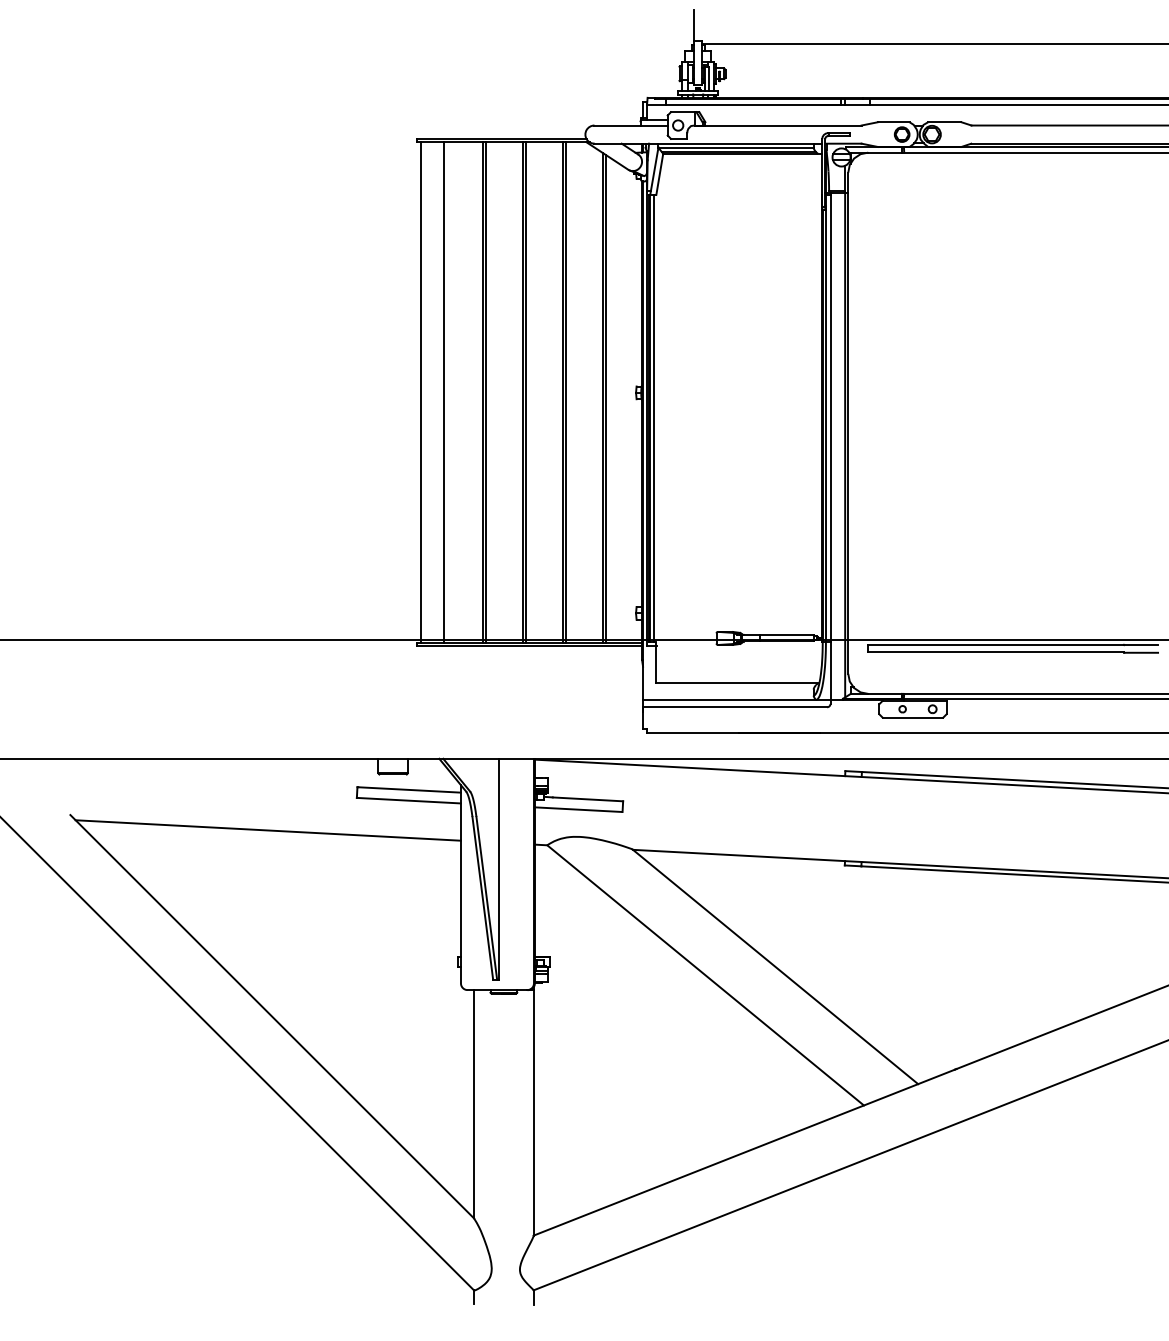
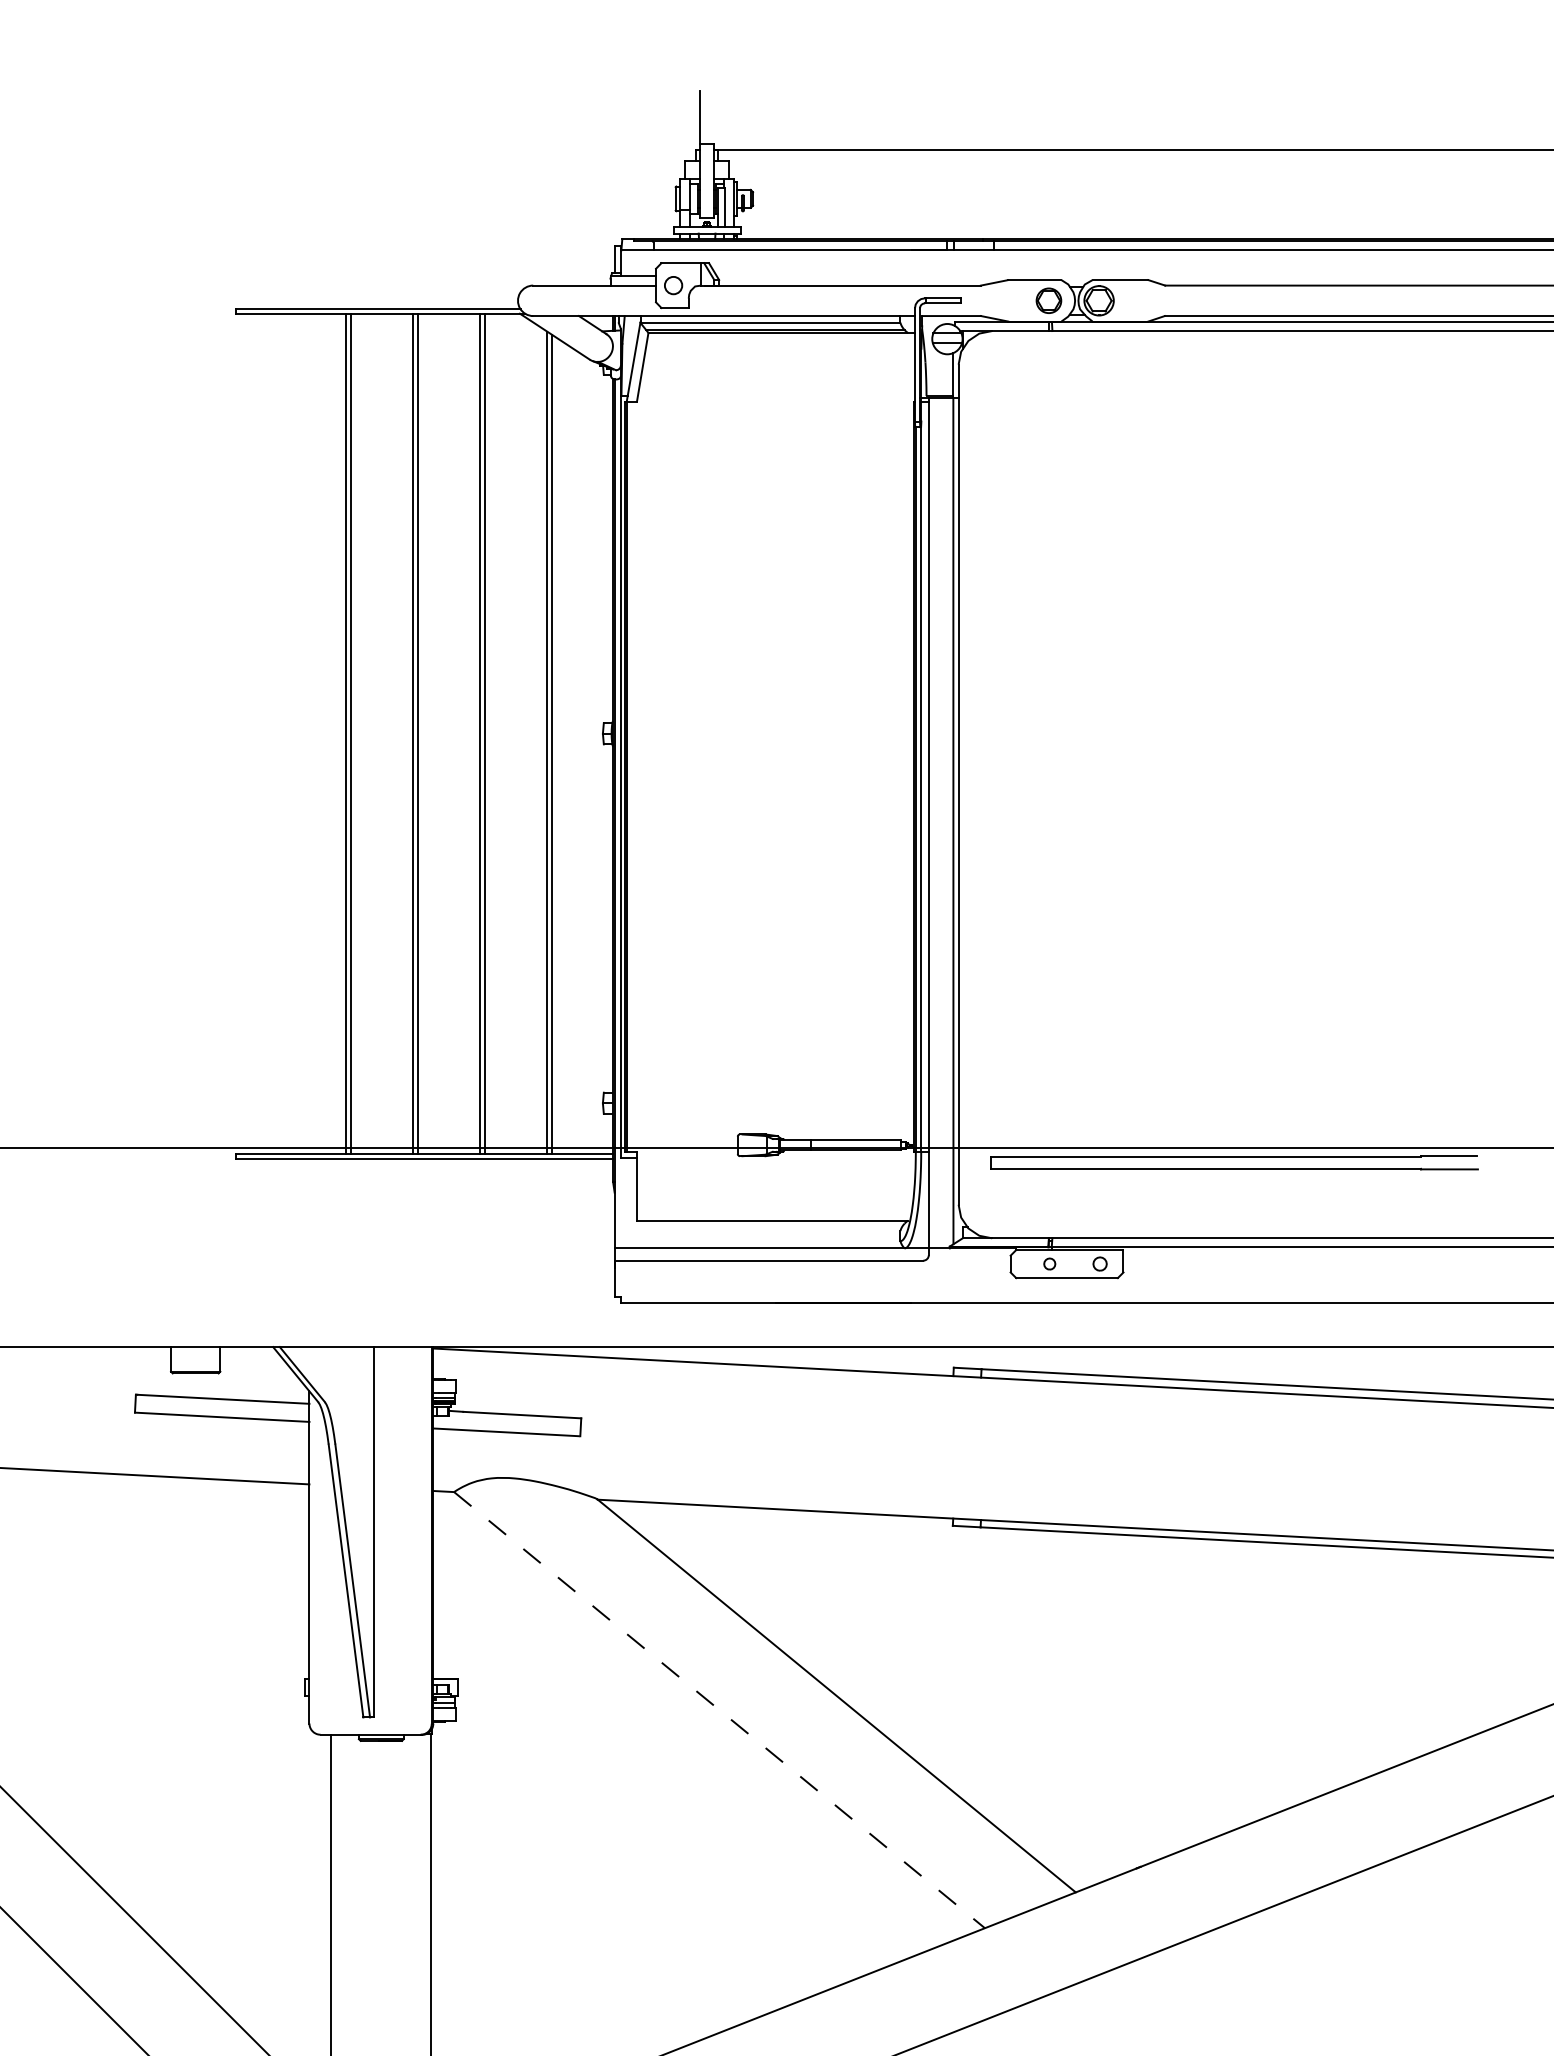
line: (421, 392) -> (243, 733), removed
line: (443, 392) -> (280, 733), removed
line: (653, 418) -> (632, 776), removed
line: (705, 975) -> (719, 1710), solid -> dashed

